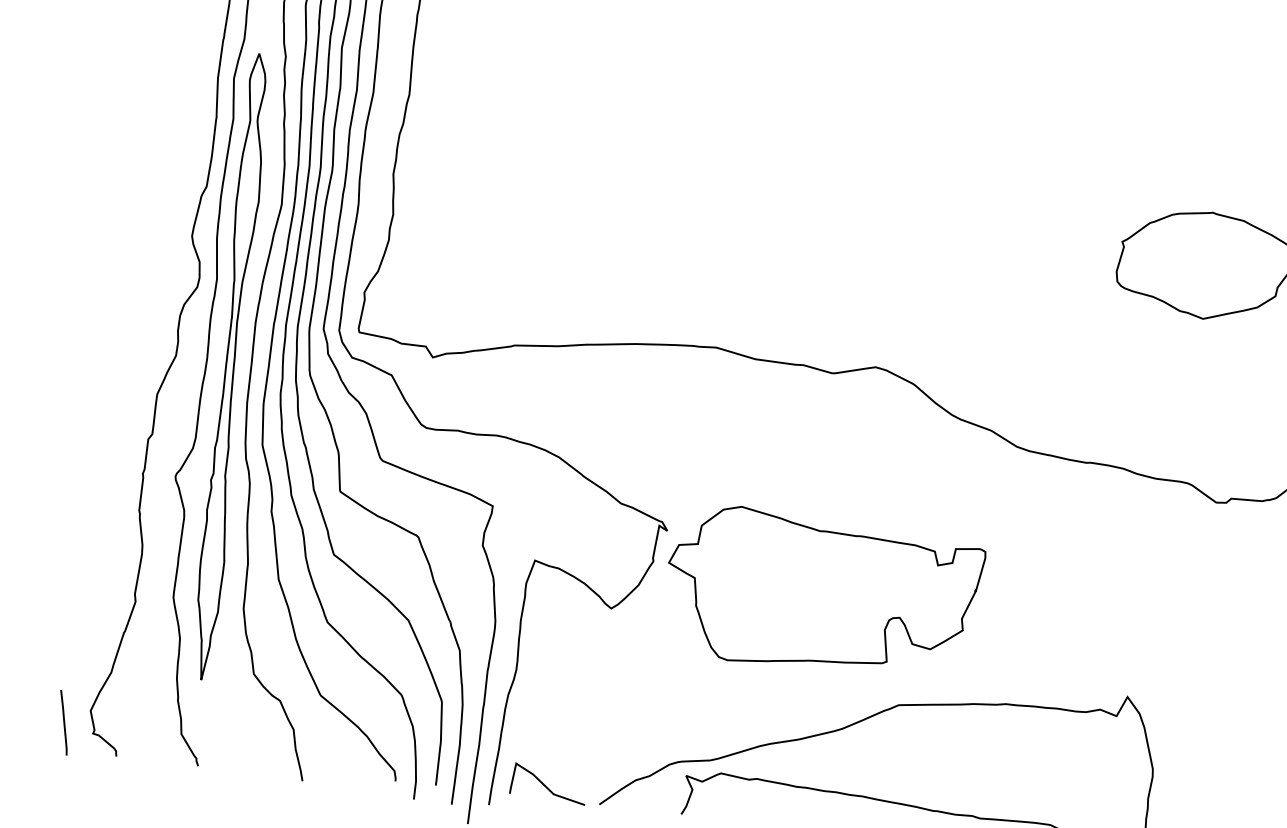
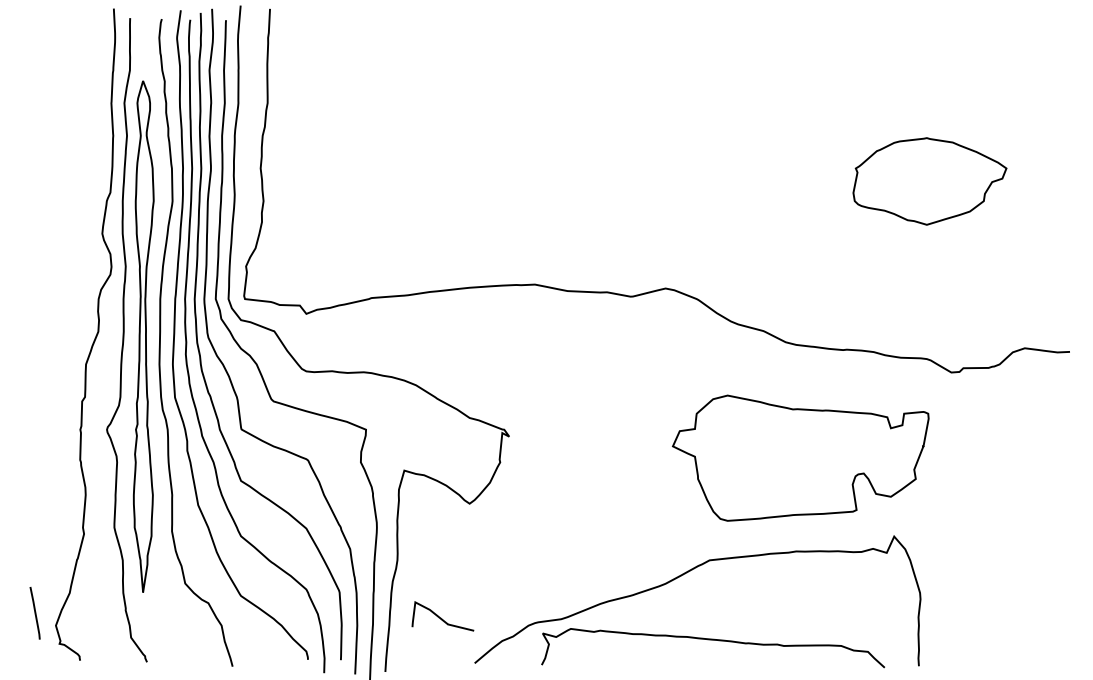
part: (823, 590) -> (800, 457), moved
line: (63, 722) -> (34, 613), moved
curve: (546, 785) -> (441, 617), moved

